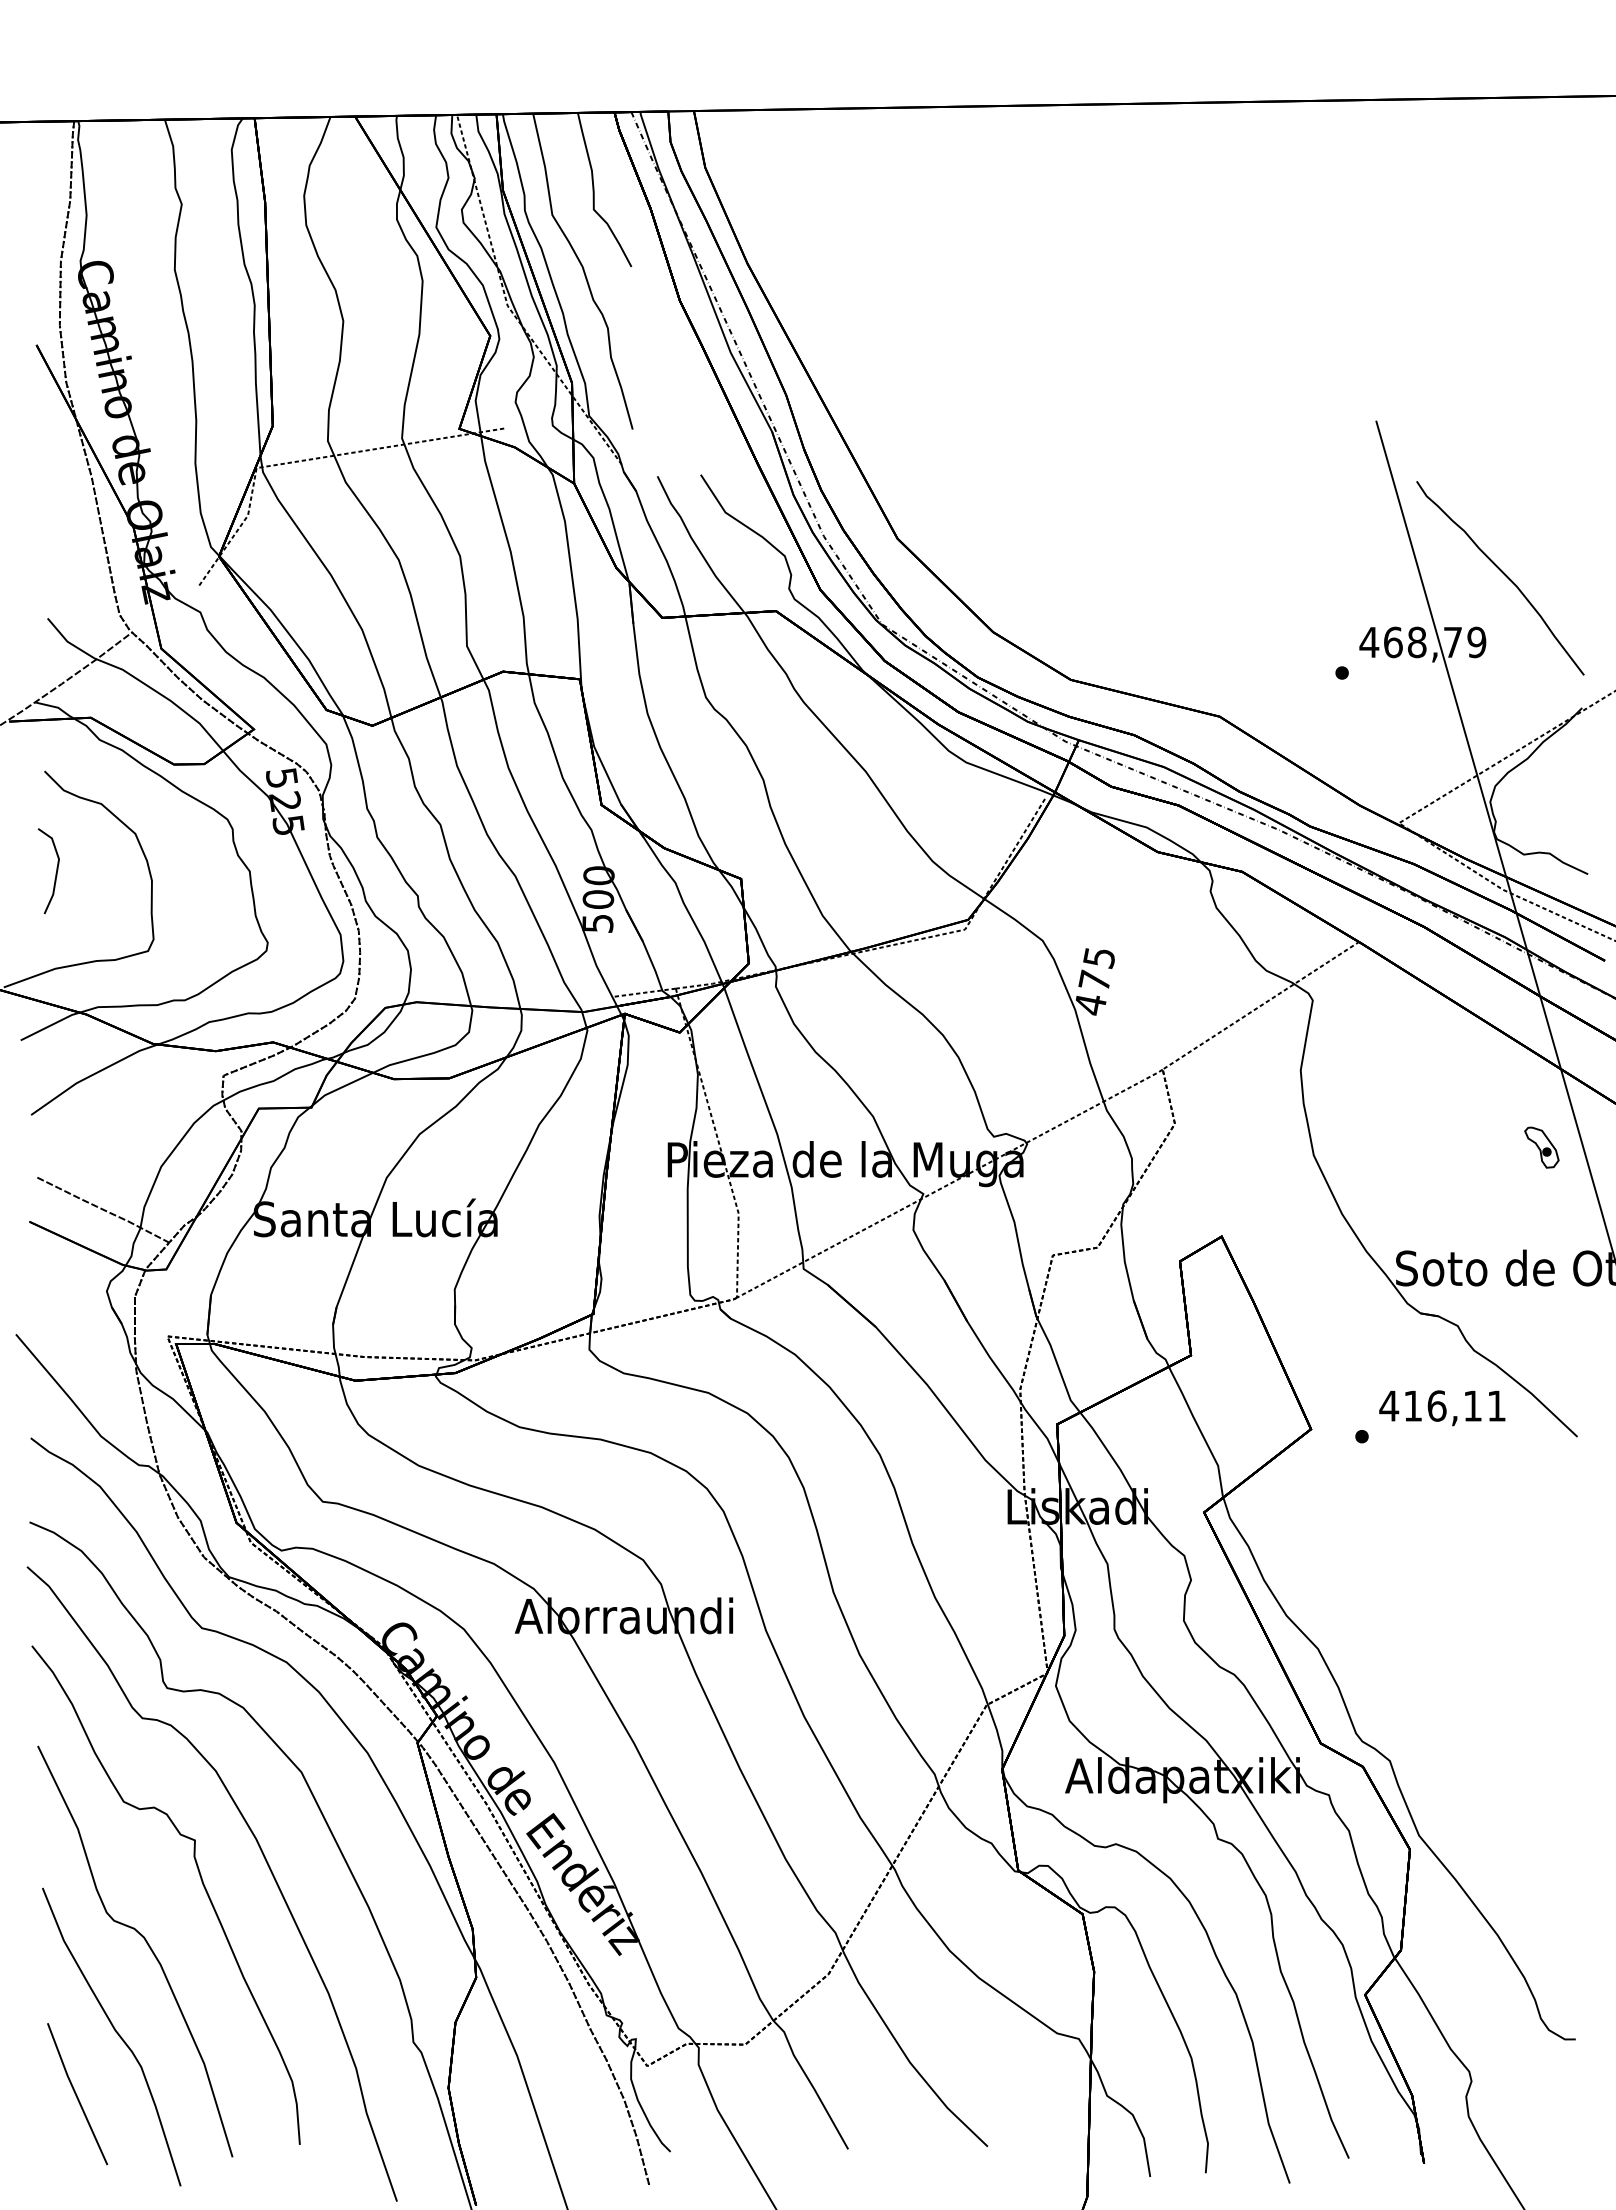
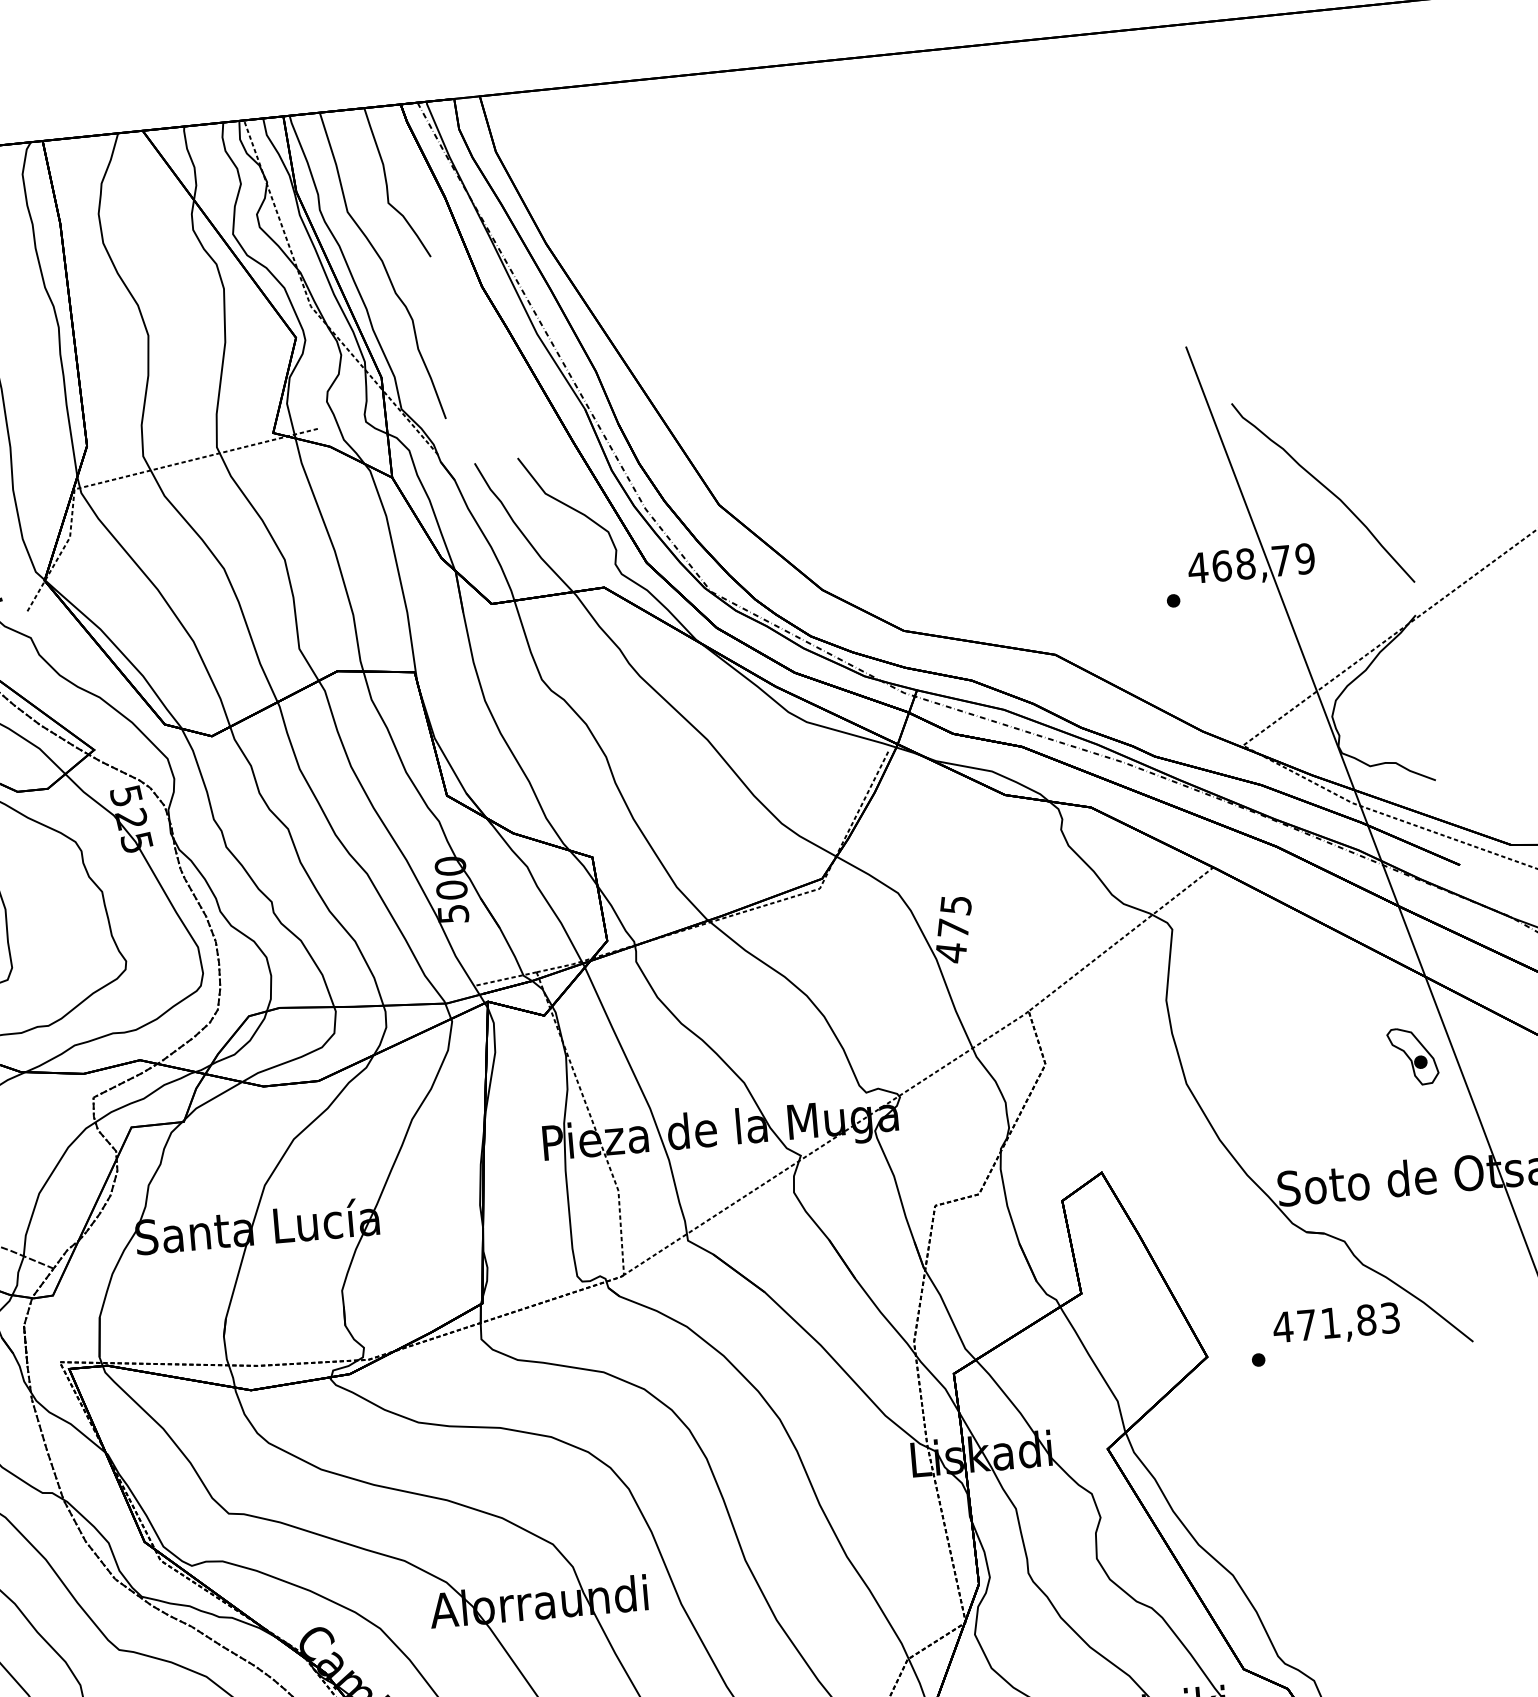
part: (1541, 1147) -> (1412, 1056), size x1.43
text: (1454, 1405) -> (1348, 1321), 416,11 -> 471,83

